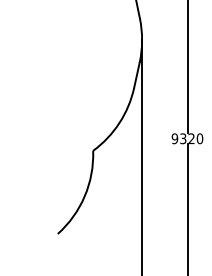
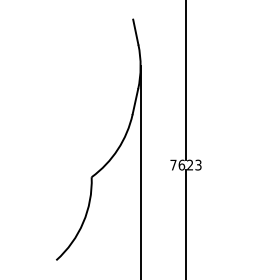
text: (186, 138) -> (185, 164), 9320 -> 7623

